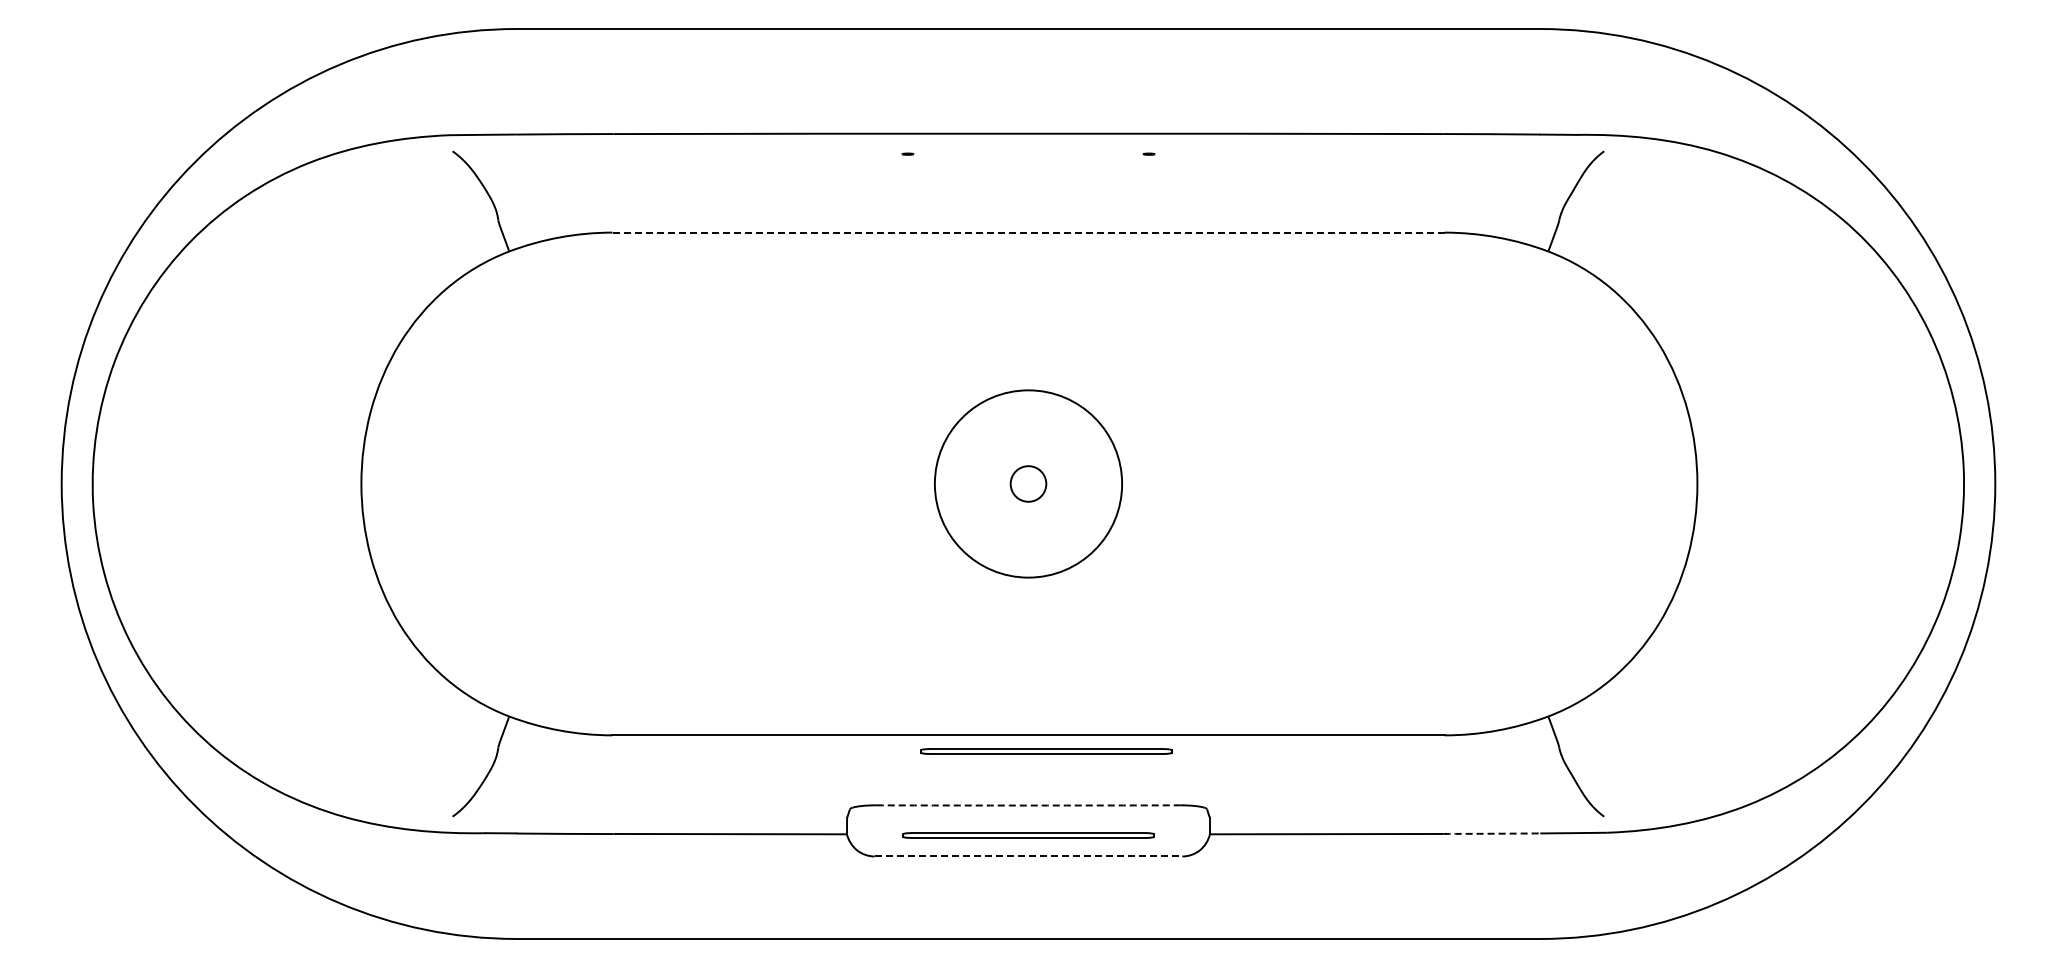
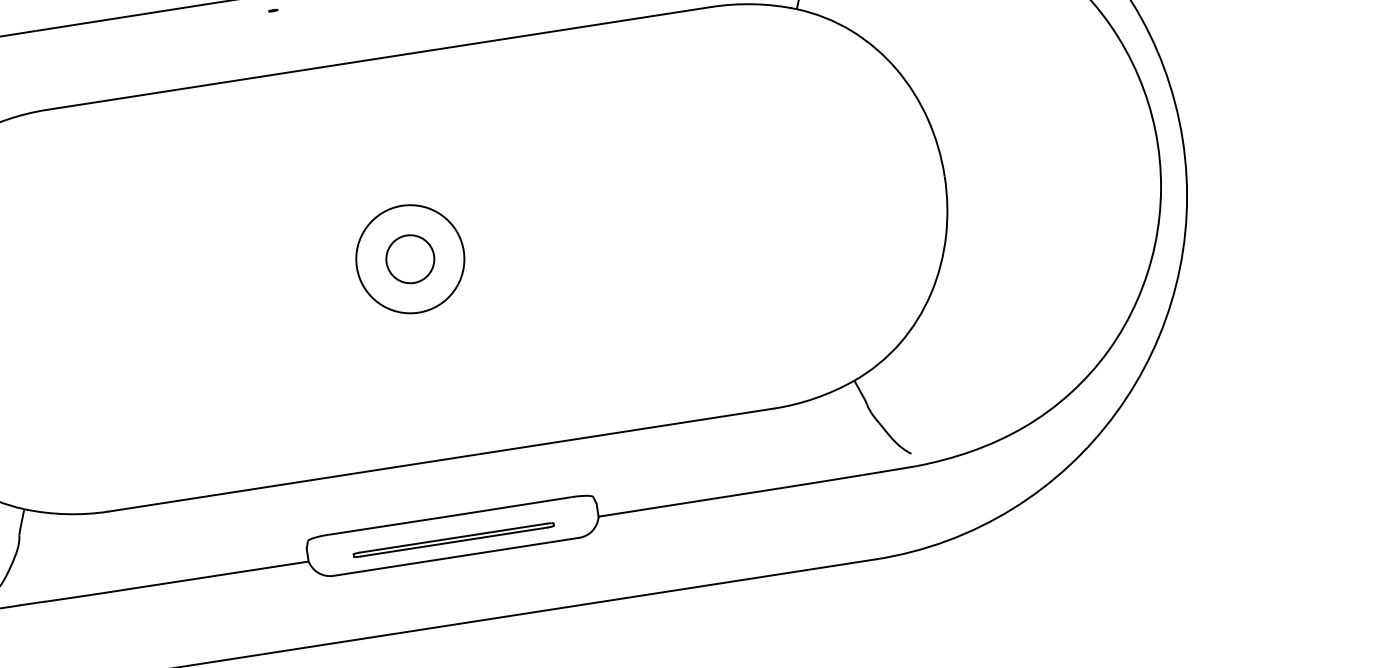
line: (1028, 232) -> (379, 58), dashed -> solid
circle: (1028, 483) -> (410, 258), size x0.71
circle: (1028, 483) -> (410, 258), size x1.67
part: (1046, 751) -> (457, 470), removed
arc: (1028, 805) -> (450, 516), dashed -> solid
arc: (1491, 833) -> (823, 481), dashed -> solid
line: (1028, 856) -> (456, 556), dashed -> solid

